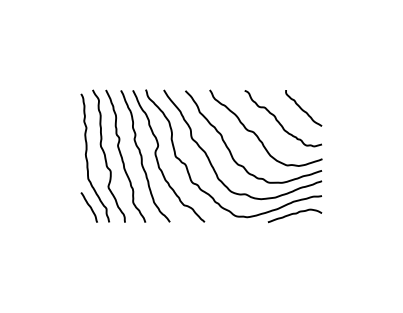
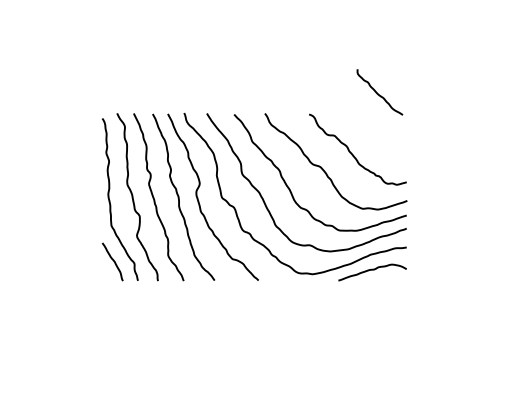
curve: (302, 108) -> (378, 92), moved

